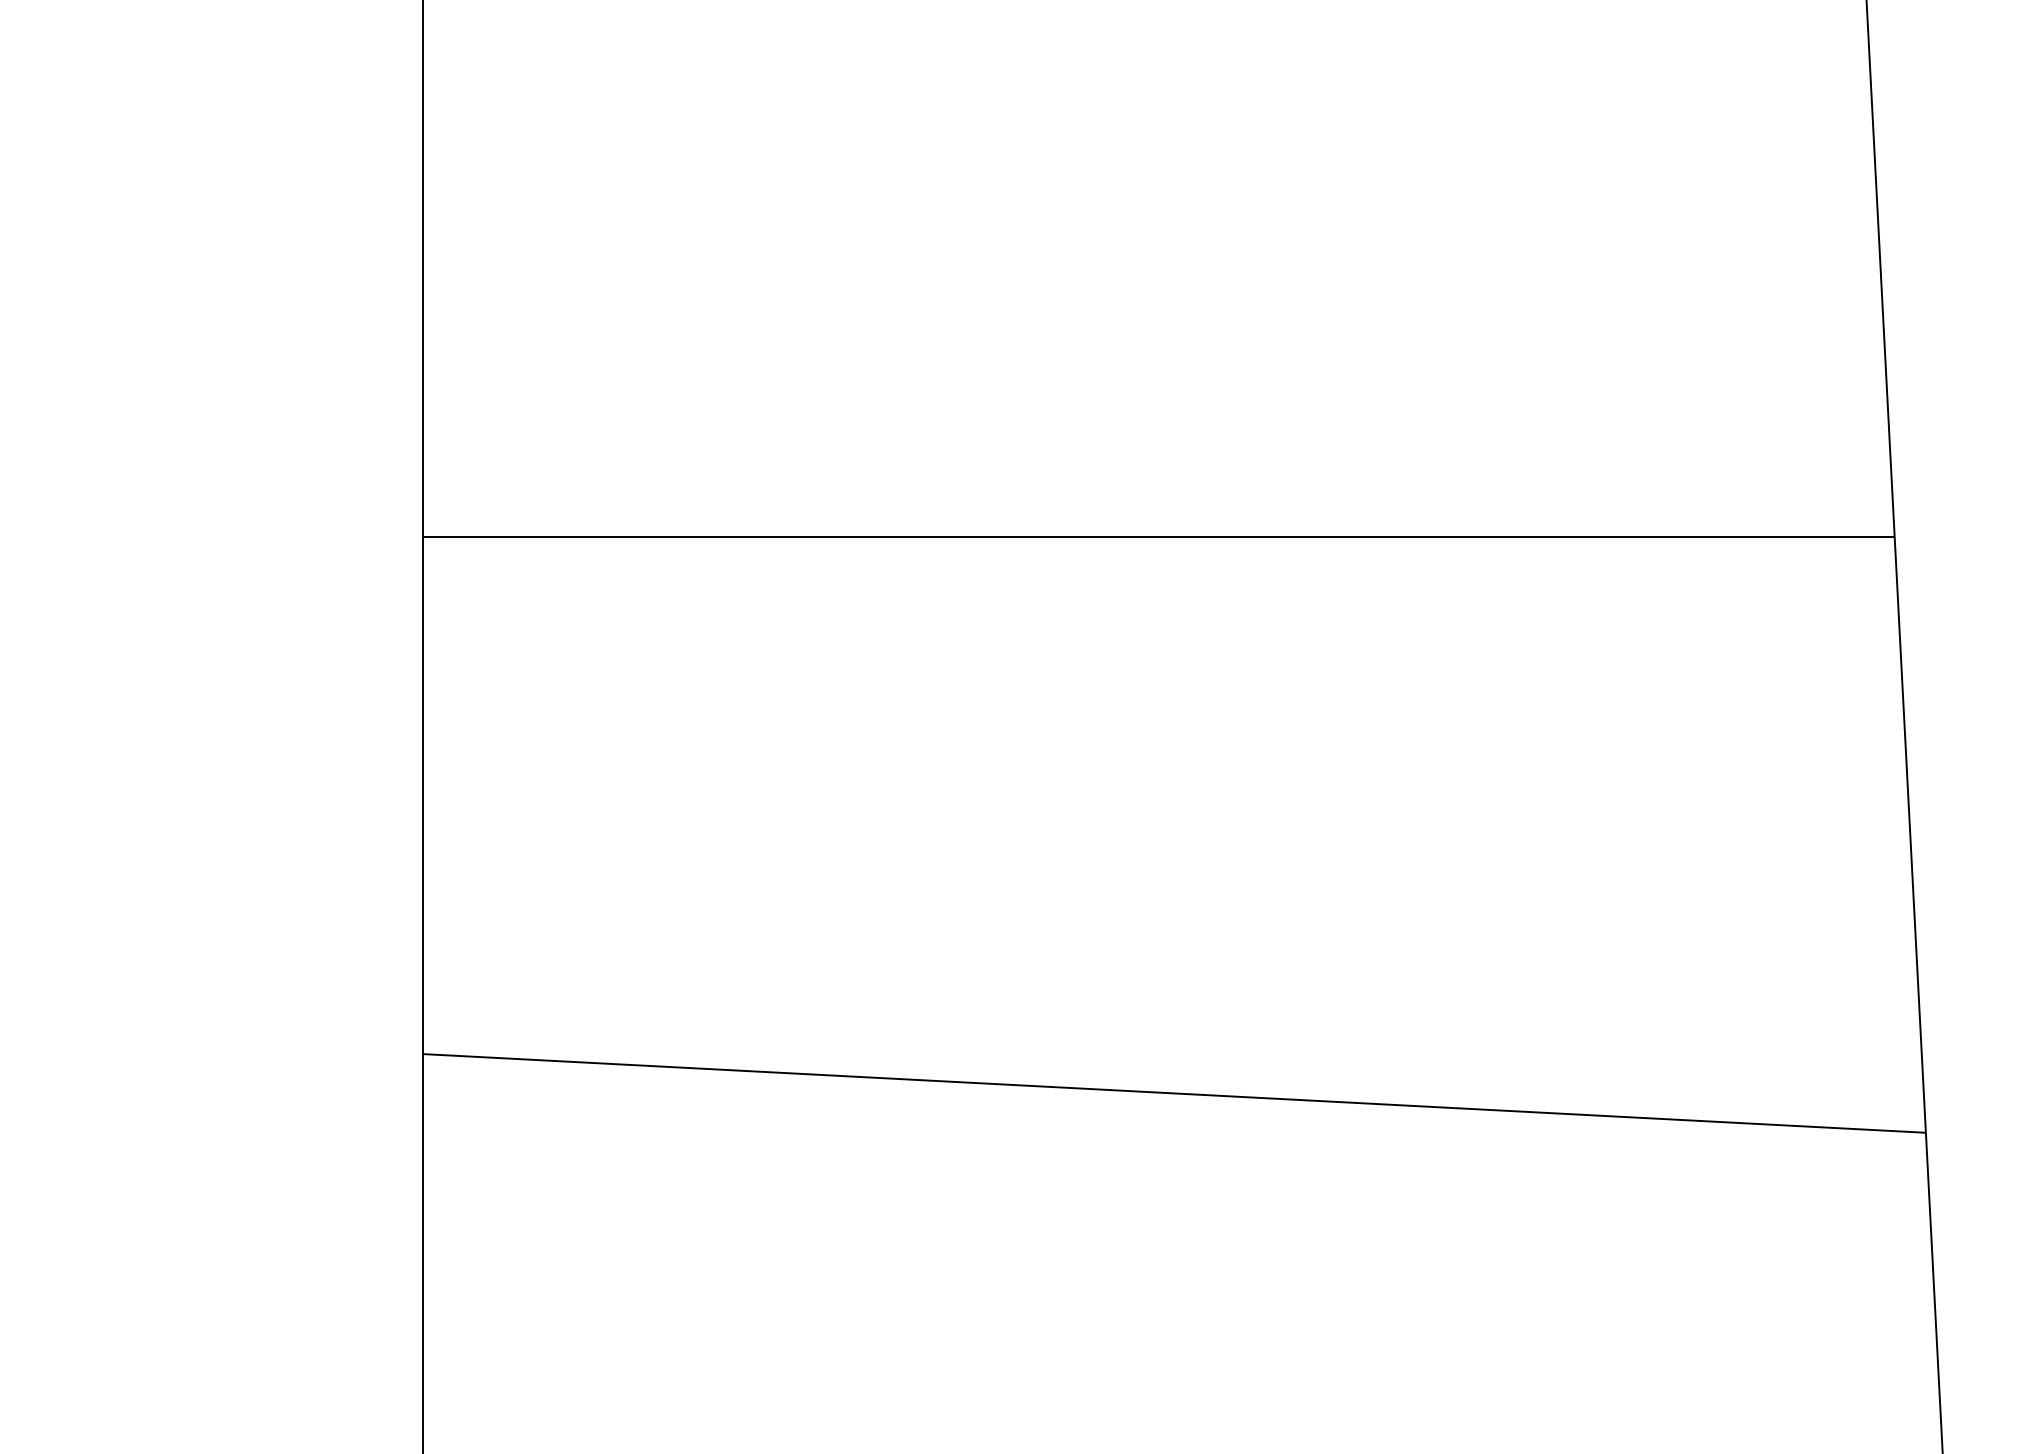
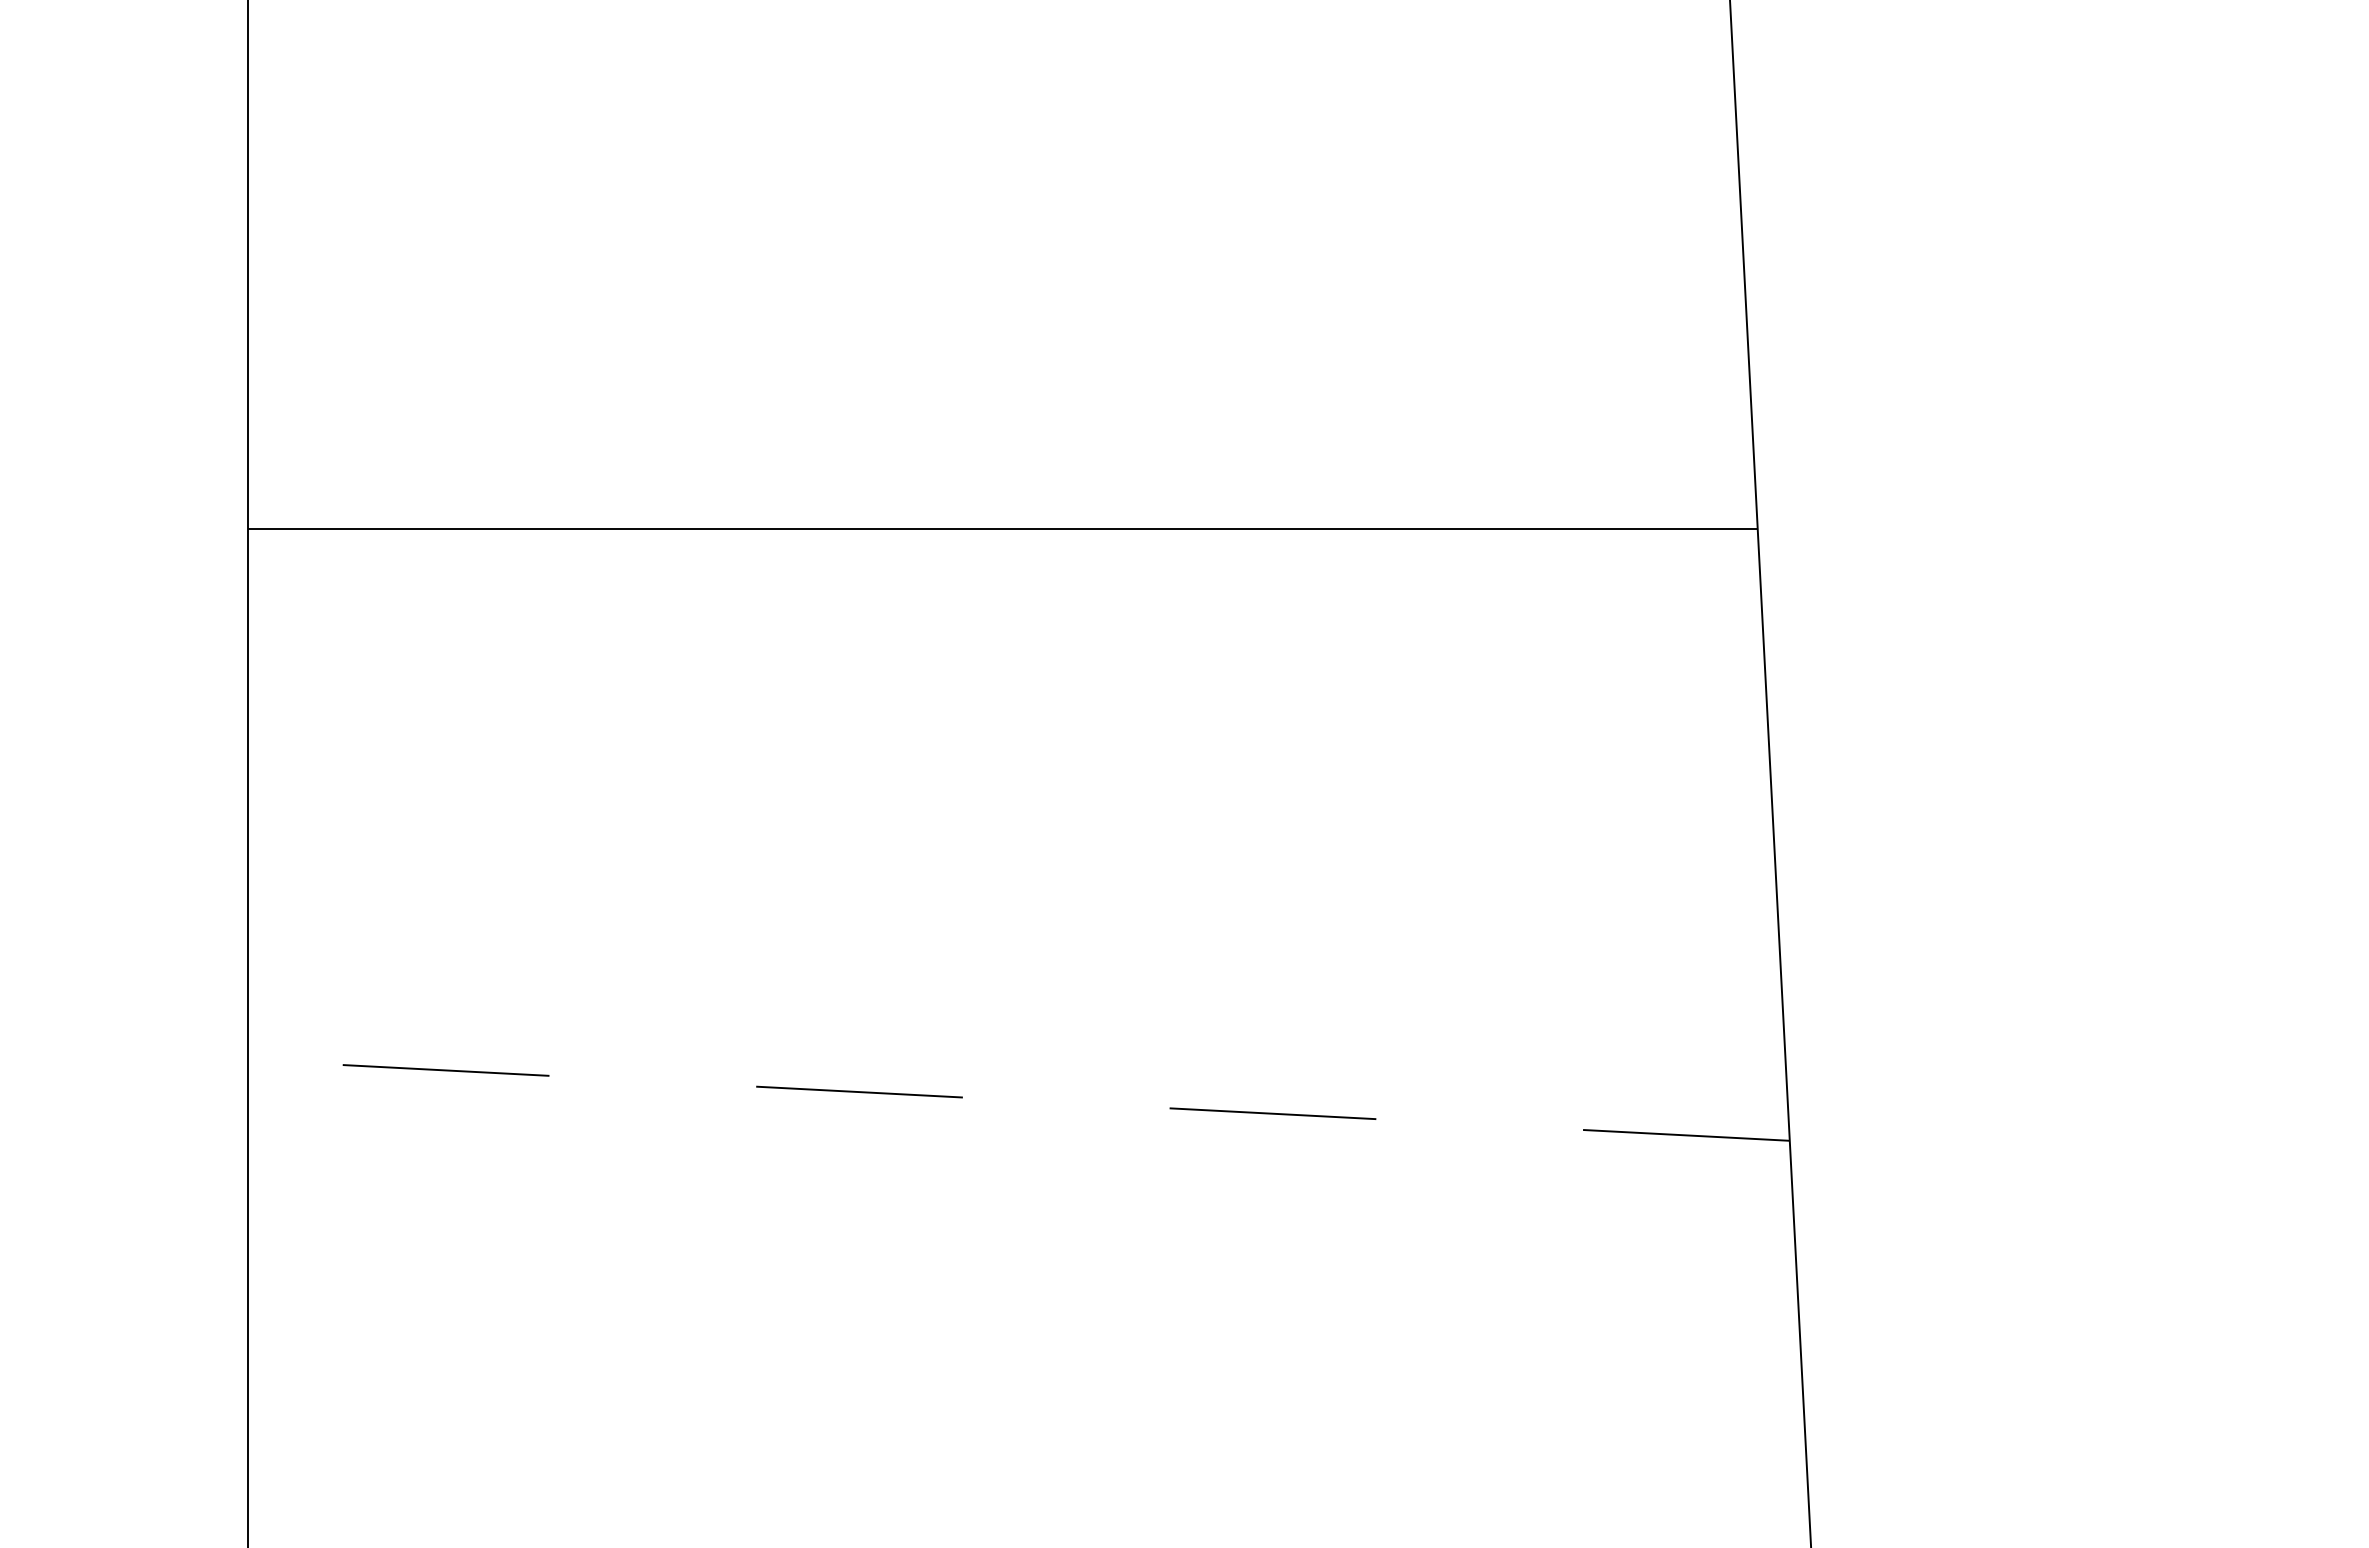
line: (1174, 1093) -> (1018, 1100), solid -> dashed

